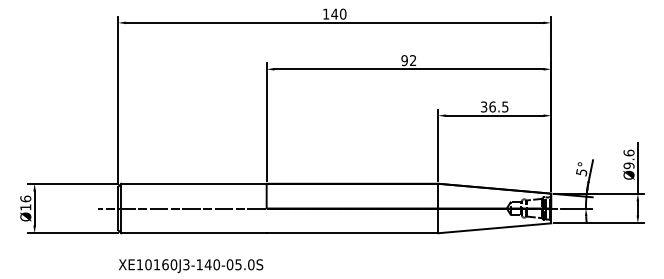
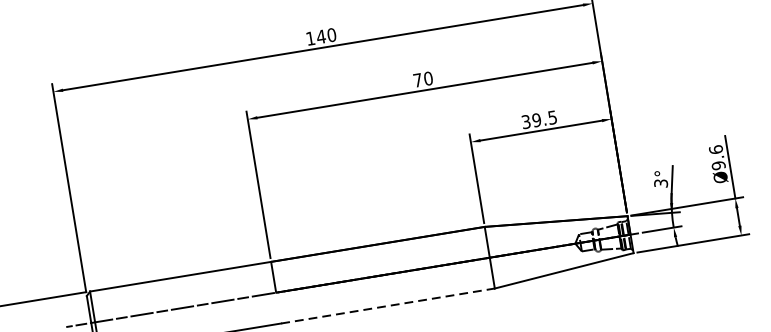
text: (408, 60) -> (422, 79), 92 -> 70
text: (492, 106) -> (536, 119), 36.5 -> 39.5
text: (581, 171) -> (660, 182), 5° -> 3°
line: (352, 233) -> (388, 306), solid -> dashed

